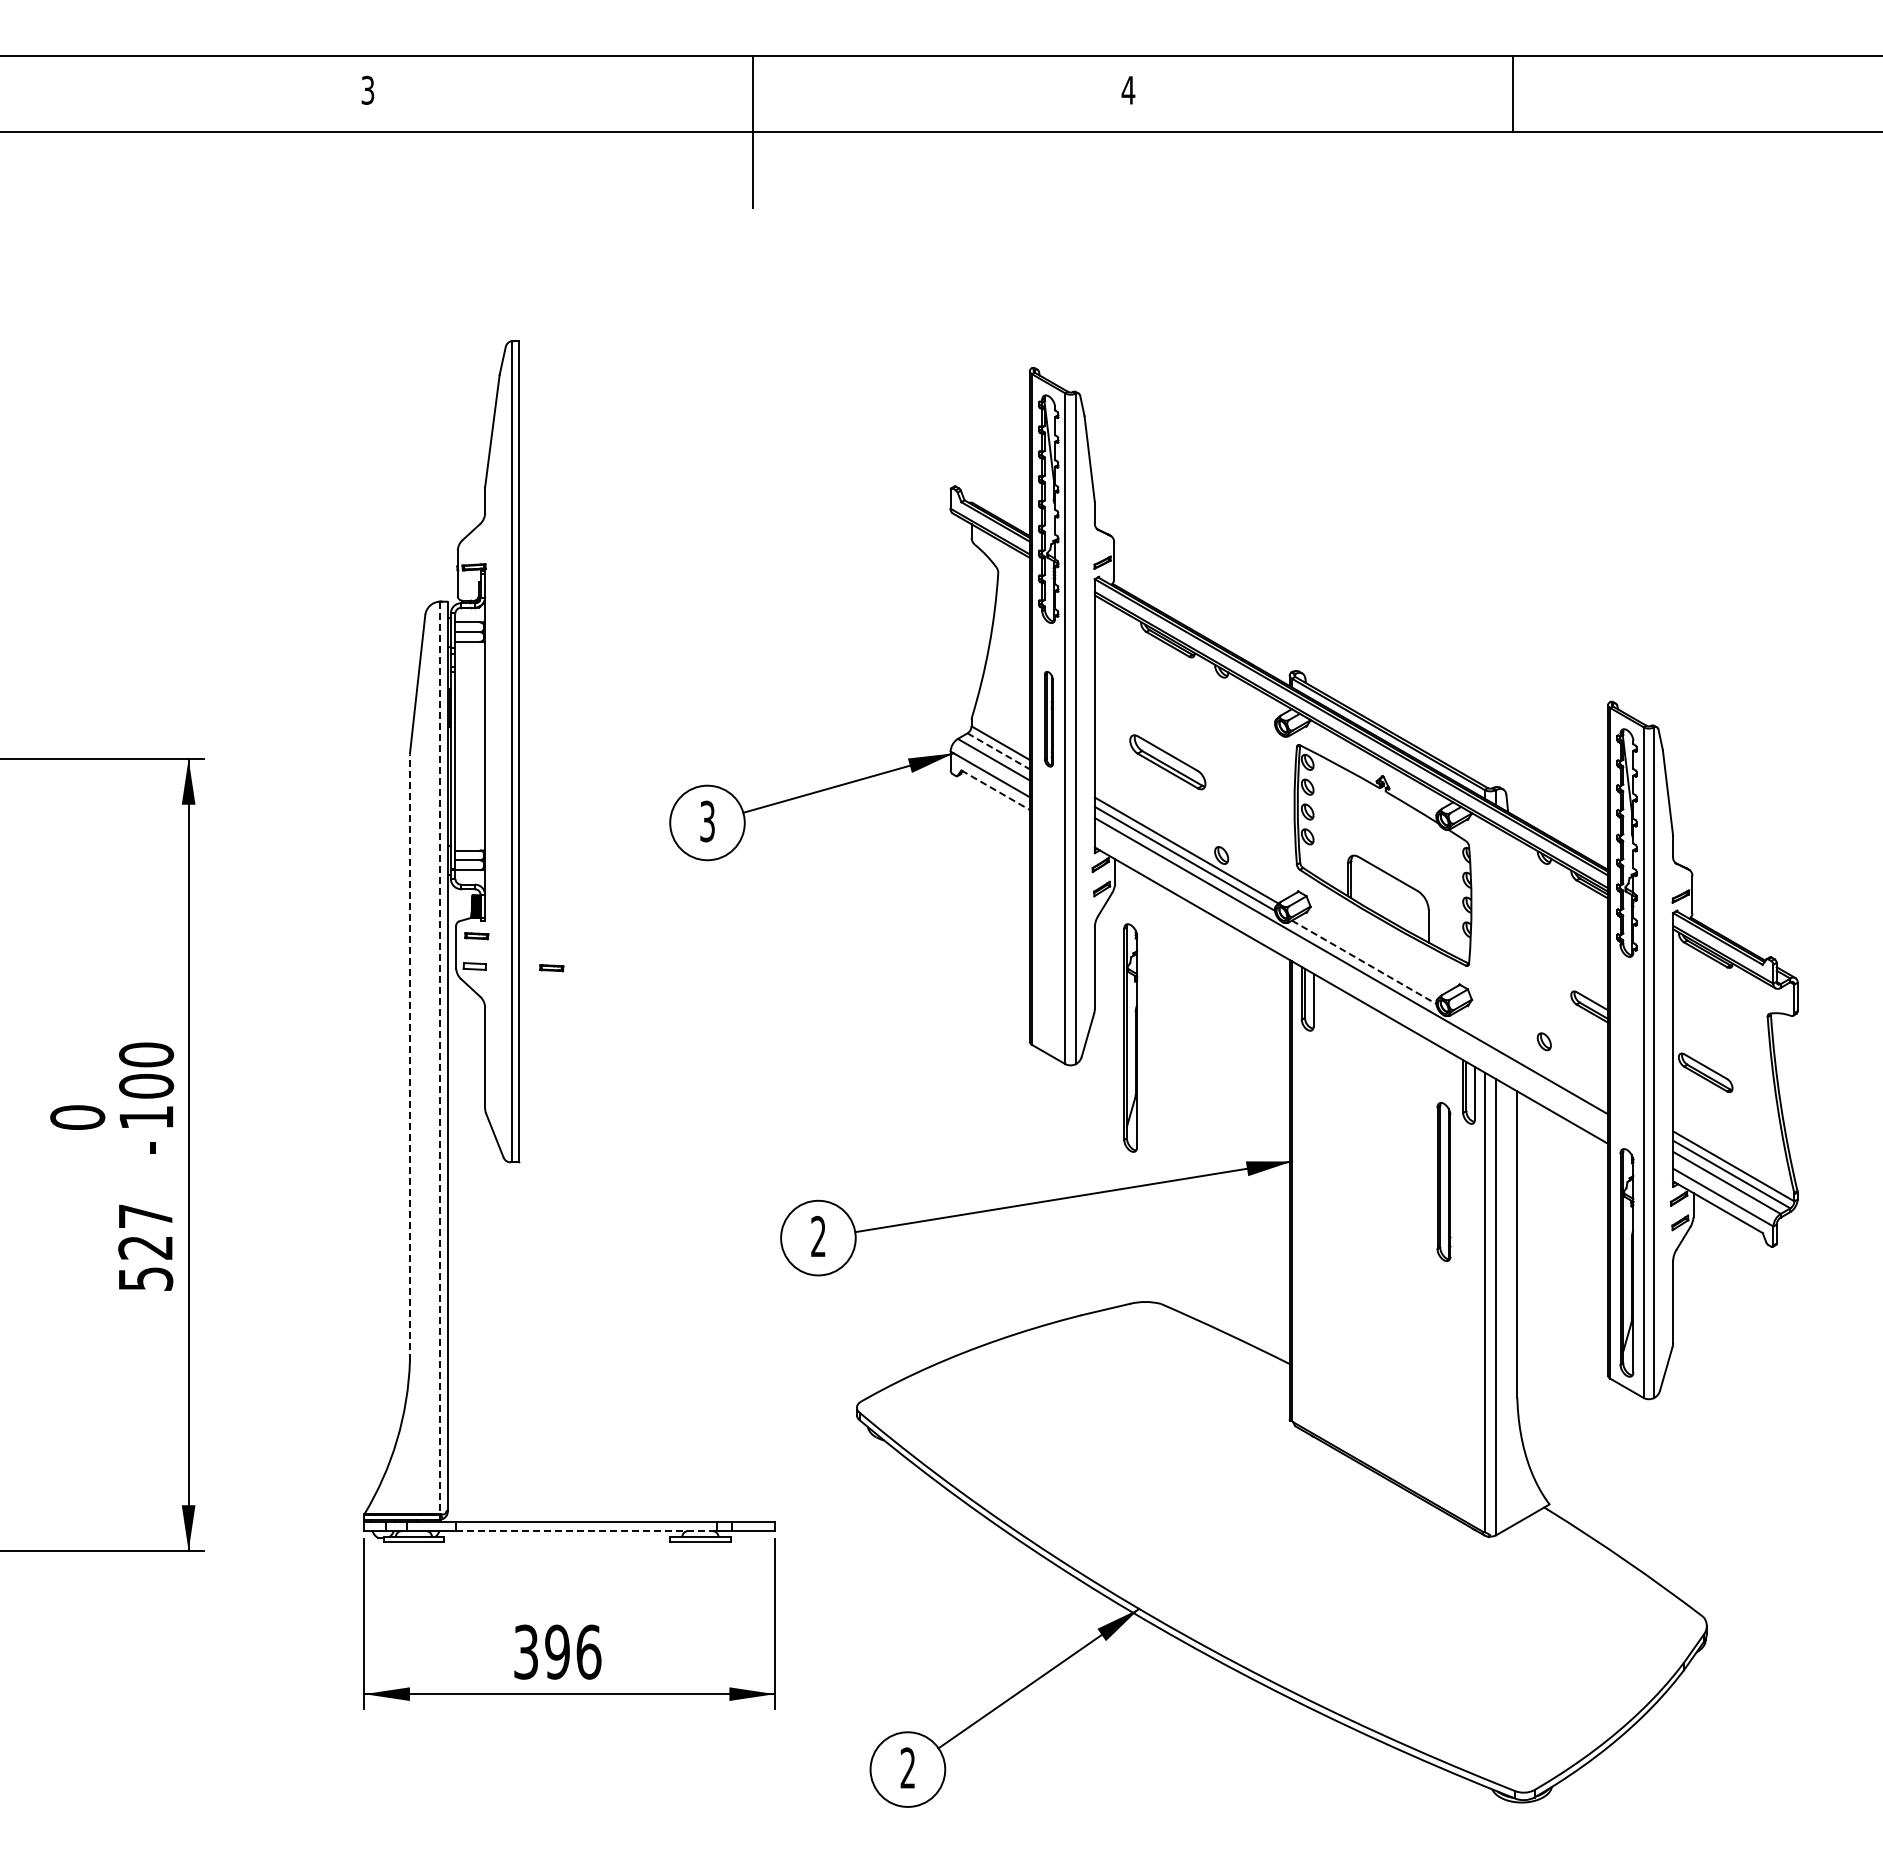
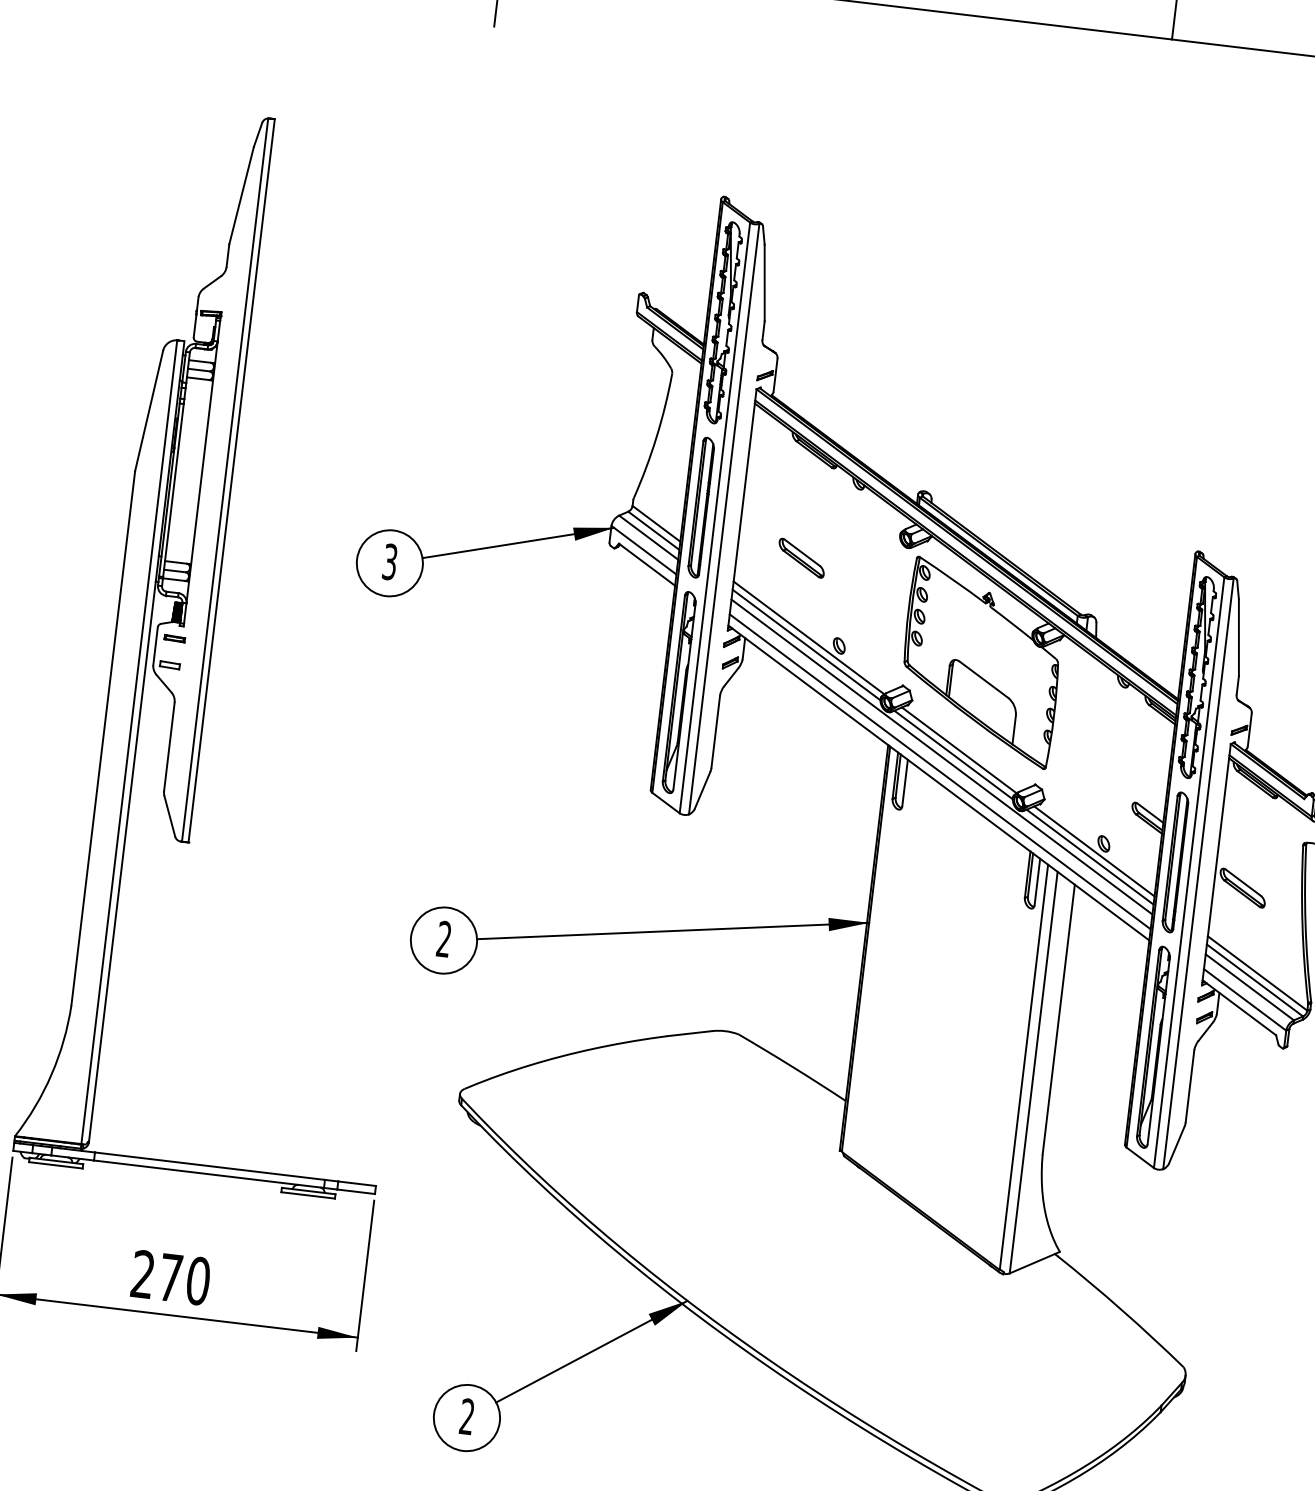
part: (1048, 719) -> (701, 508), size x1.67
line: (998, 751) -> (653, 530), dashed -> solid
part: (1167, 762) -> (801, 558), size x0.71
line: (995, 790) -> (646, 564), dashed -> solid
line: (1369, 955) -> (958, 749), added
line: (1364, 962) -> (953, 755), dashed -> solid
part: (551, 968) -> (237, 675), removed
line: (1351, 982) -> (940, 771), added
part: (1130, 1037) -> (679, 692), moved
line: (1534, 1051) -> (1094, 851), added
line: (409, 1057) -> (102, 738), dashed -> solid
line: (439, 1058) -> (129, 742), dashed -> solid
line: (1530, 1058) -> (1089, 857), added
part: (1443, 1181) -> (1175, 861), moved
line: (586, 1531) -> (208, 1174), dashed -> solid
text: (557, 1651) -> (170, 1277), 396 -> 270

